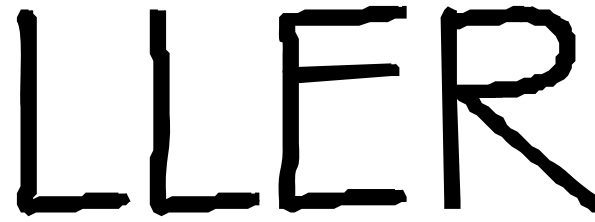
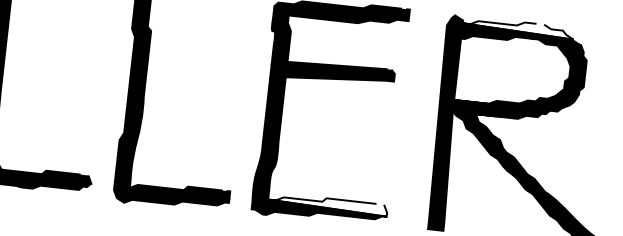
fill: (507, 11) -> (518, 26), removed
fill: (349, 194) -> (327, 203), removed

